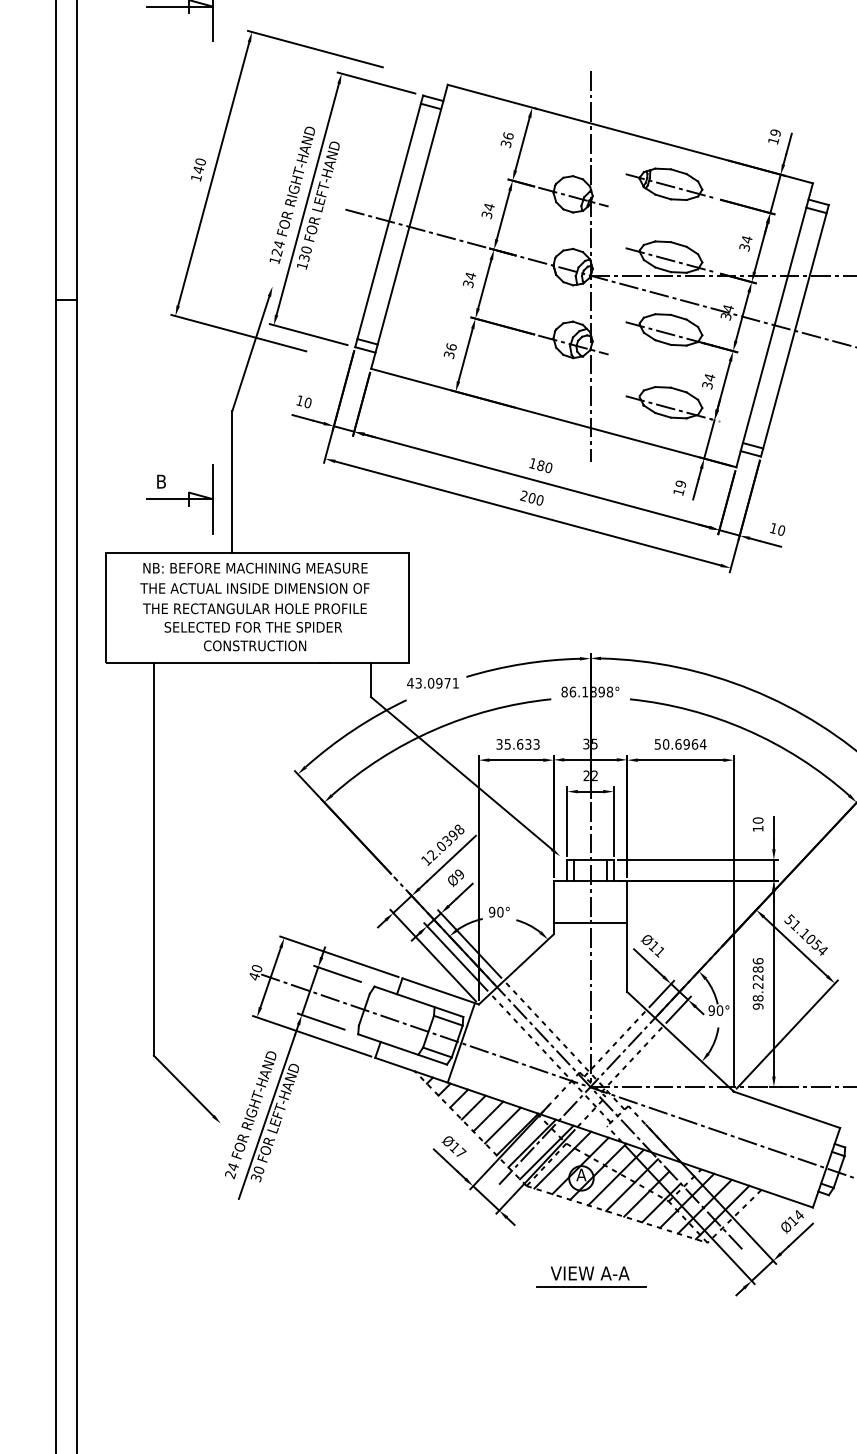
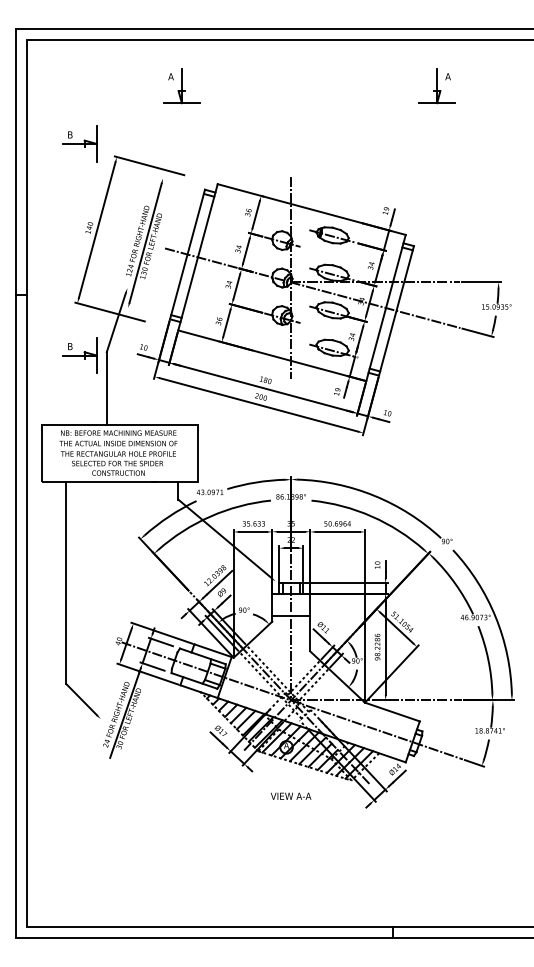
line: (377, 81) -> (181, 182), removed
line: (309, 333) -> (146, 312), removed
part: (179, 499) -> (79, 355), moved
line: (591, 1287) -> (291, 803), removed

